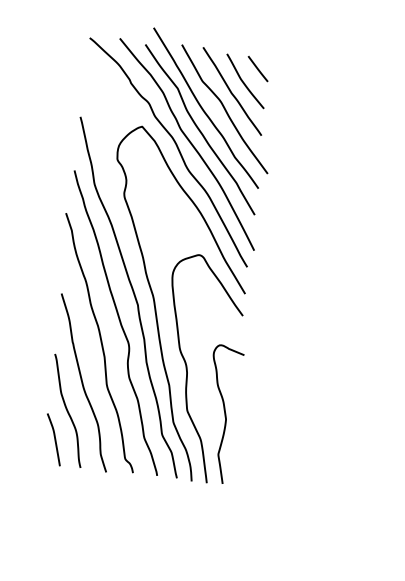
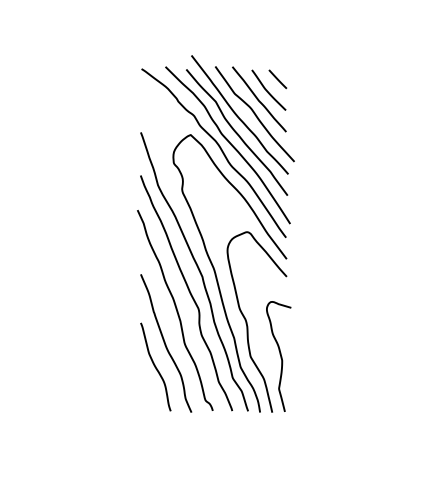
curve: (54, 438) -> (147, 390), removed

